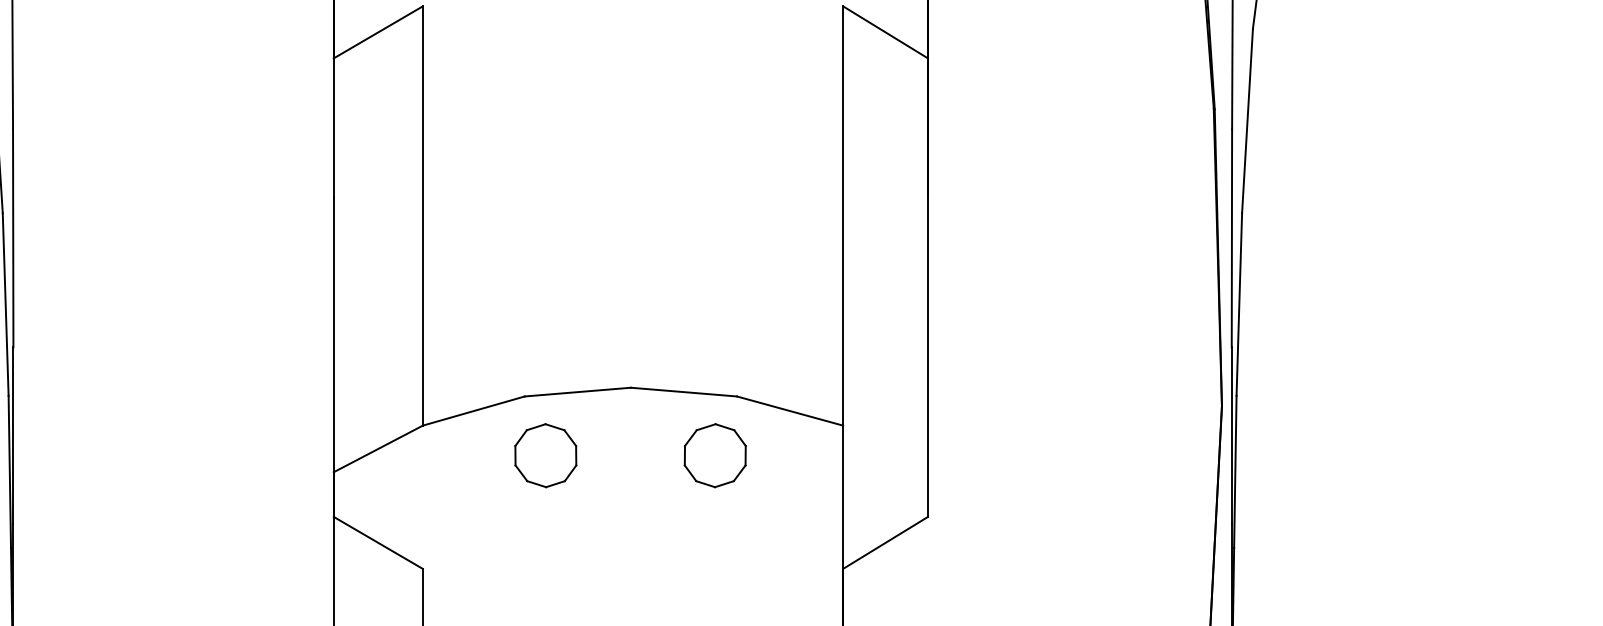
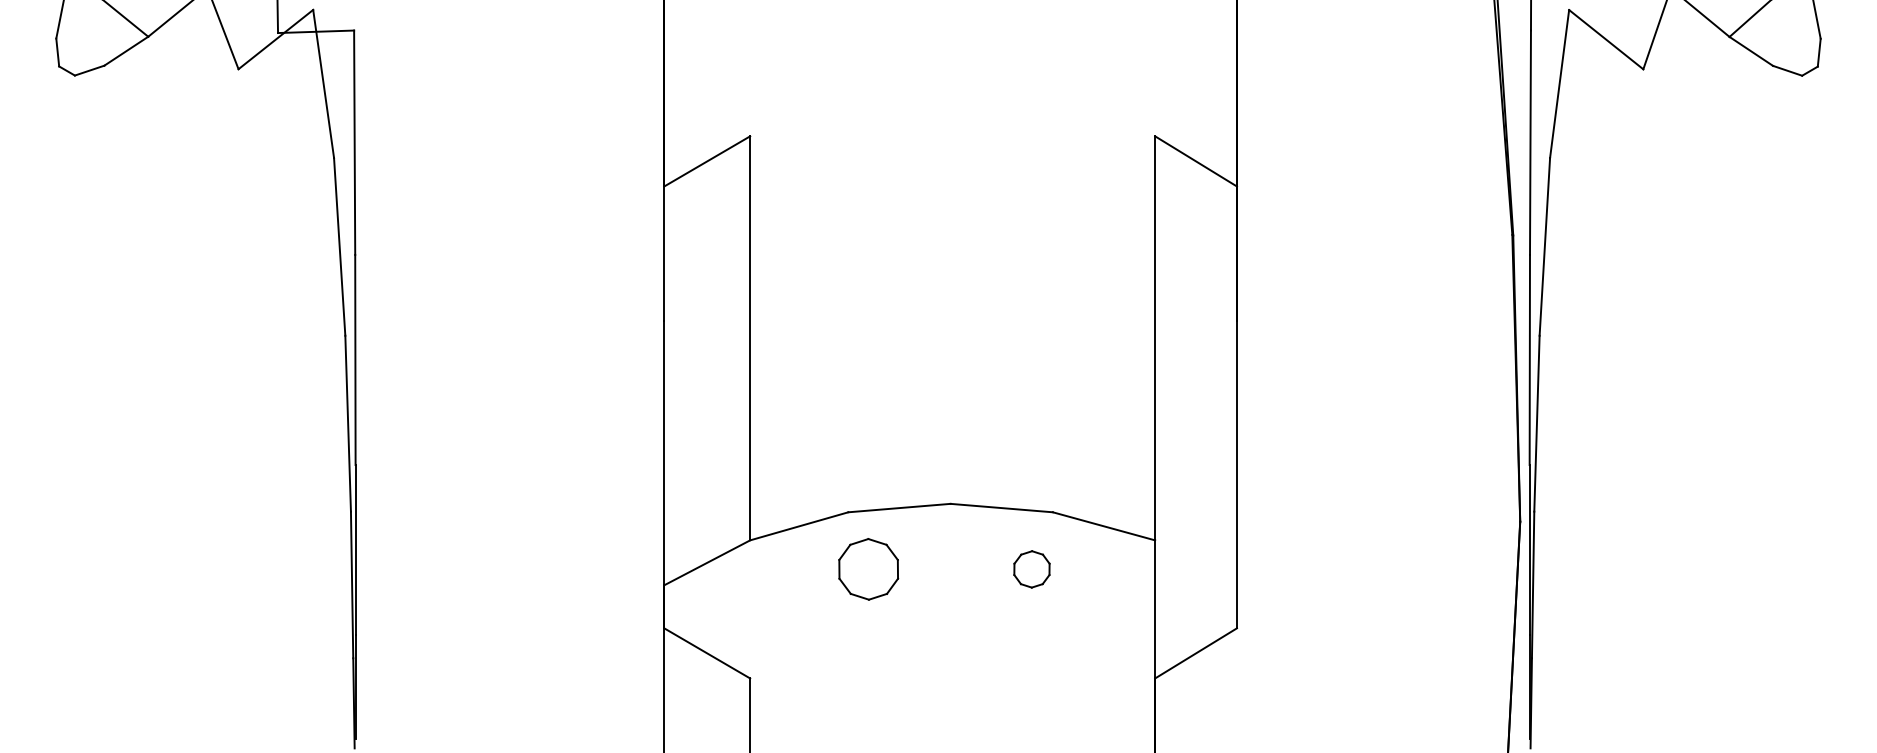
part: (714, 455) -> (1031, 569), size x0.6

